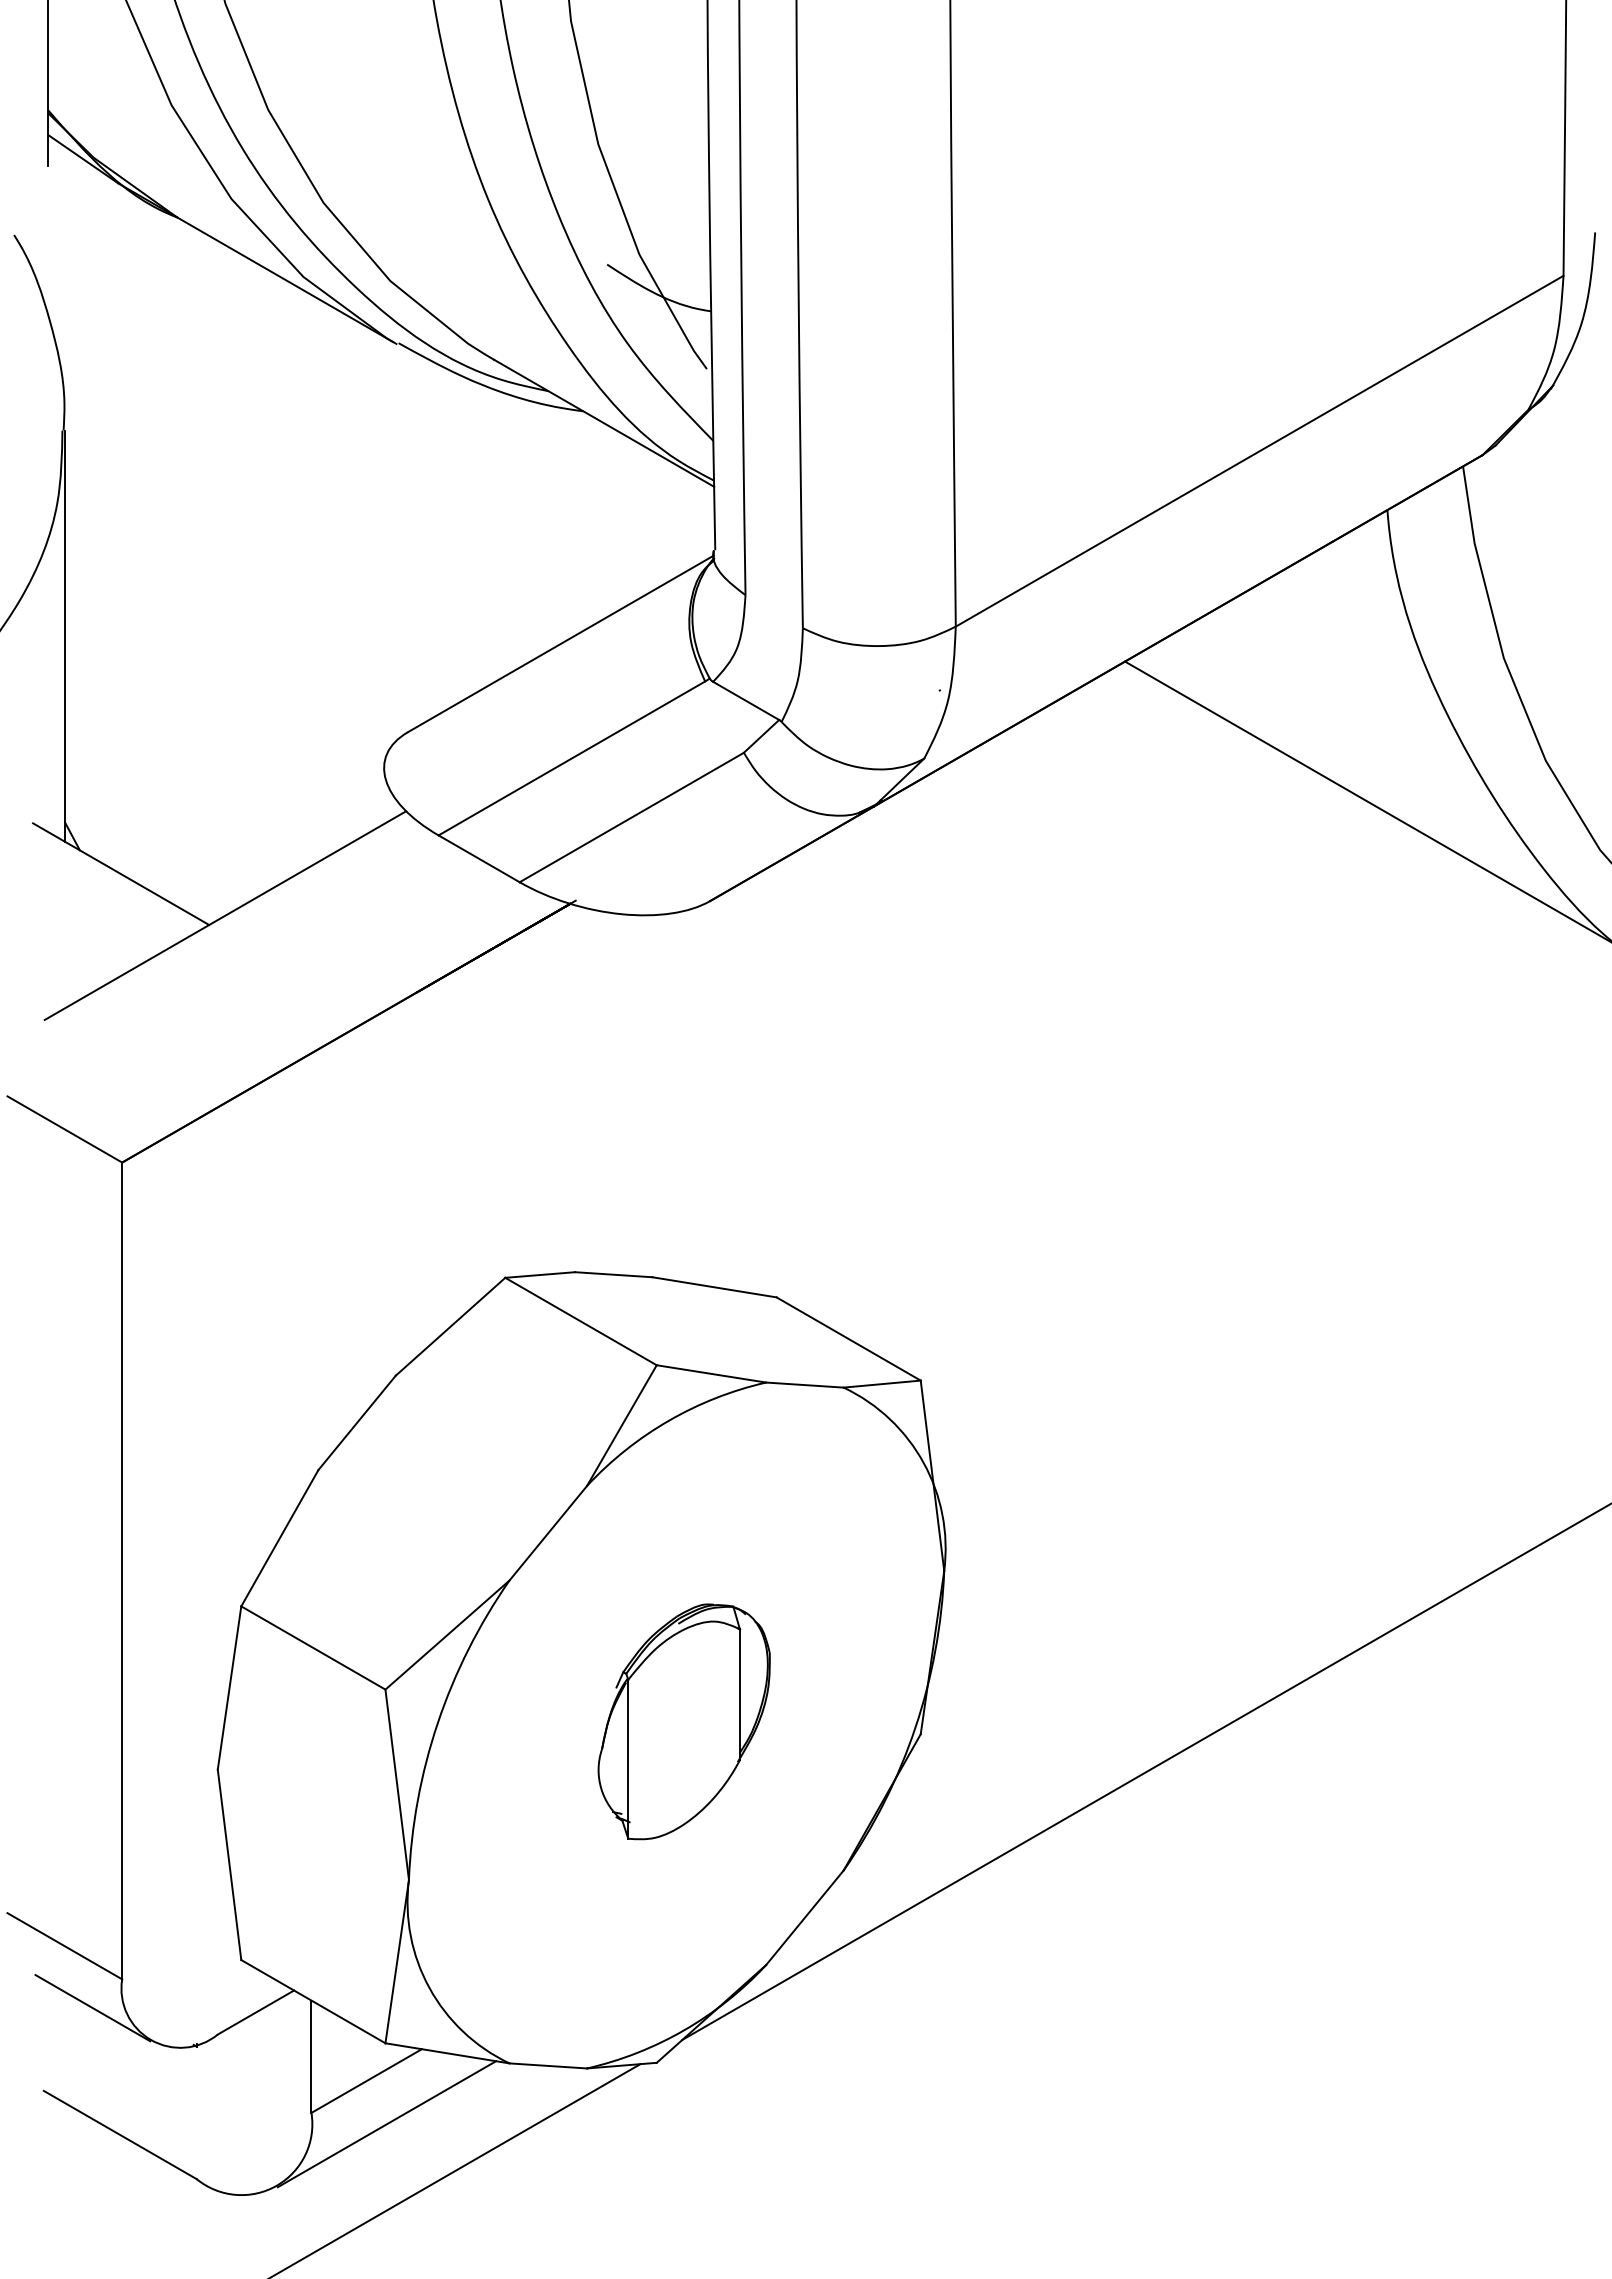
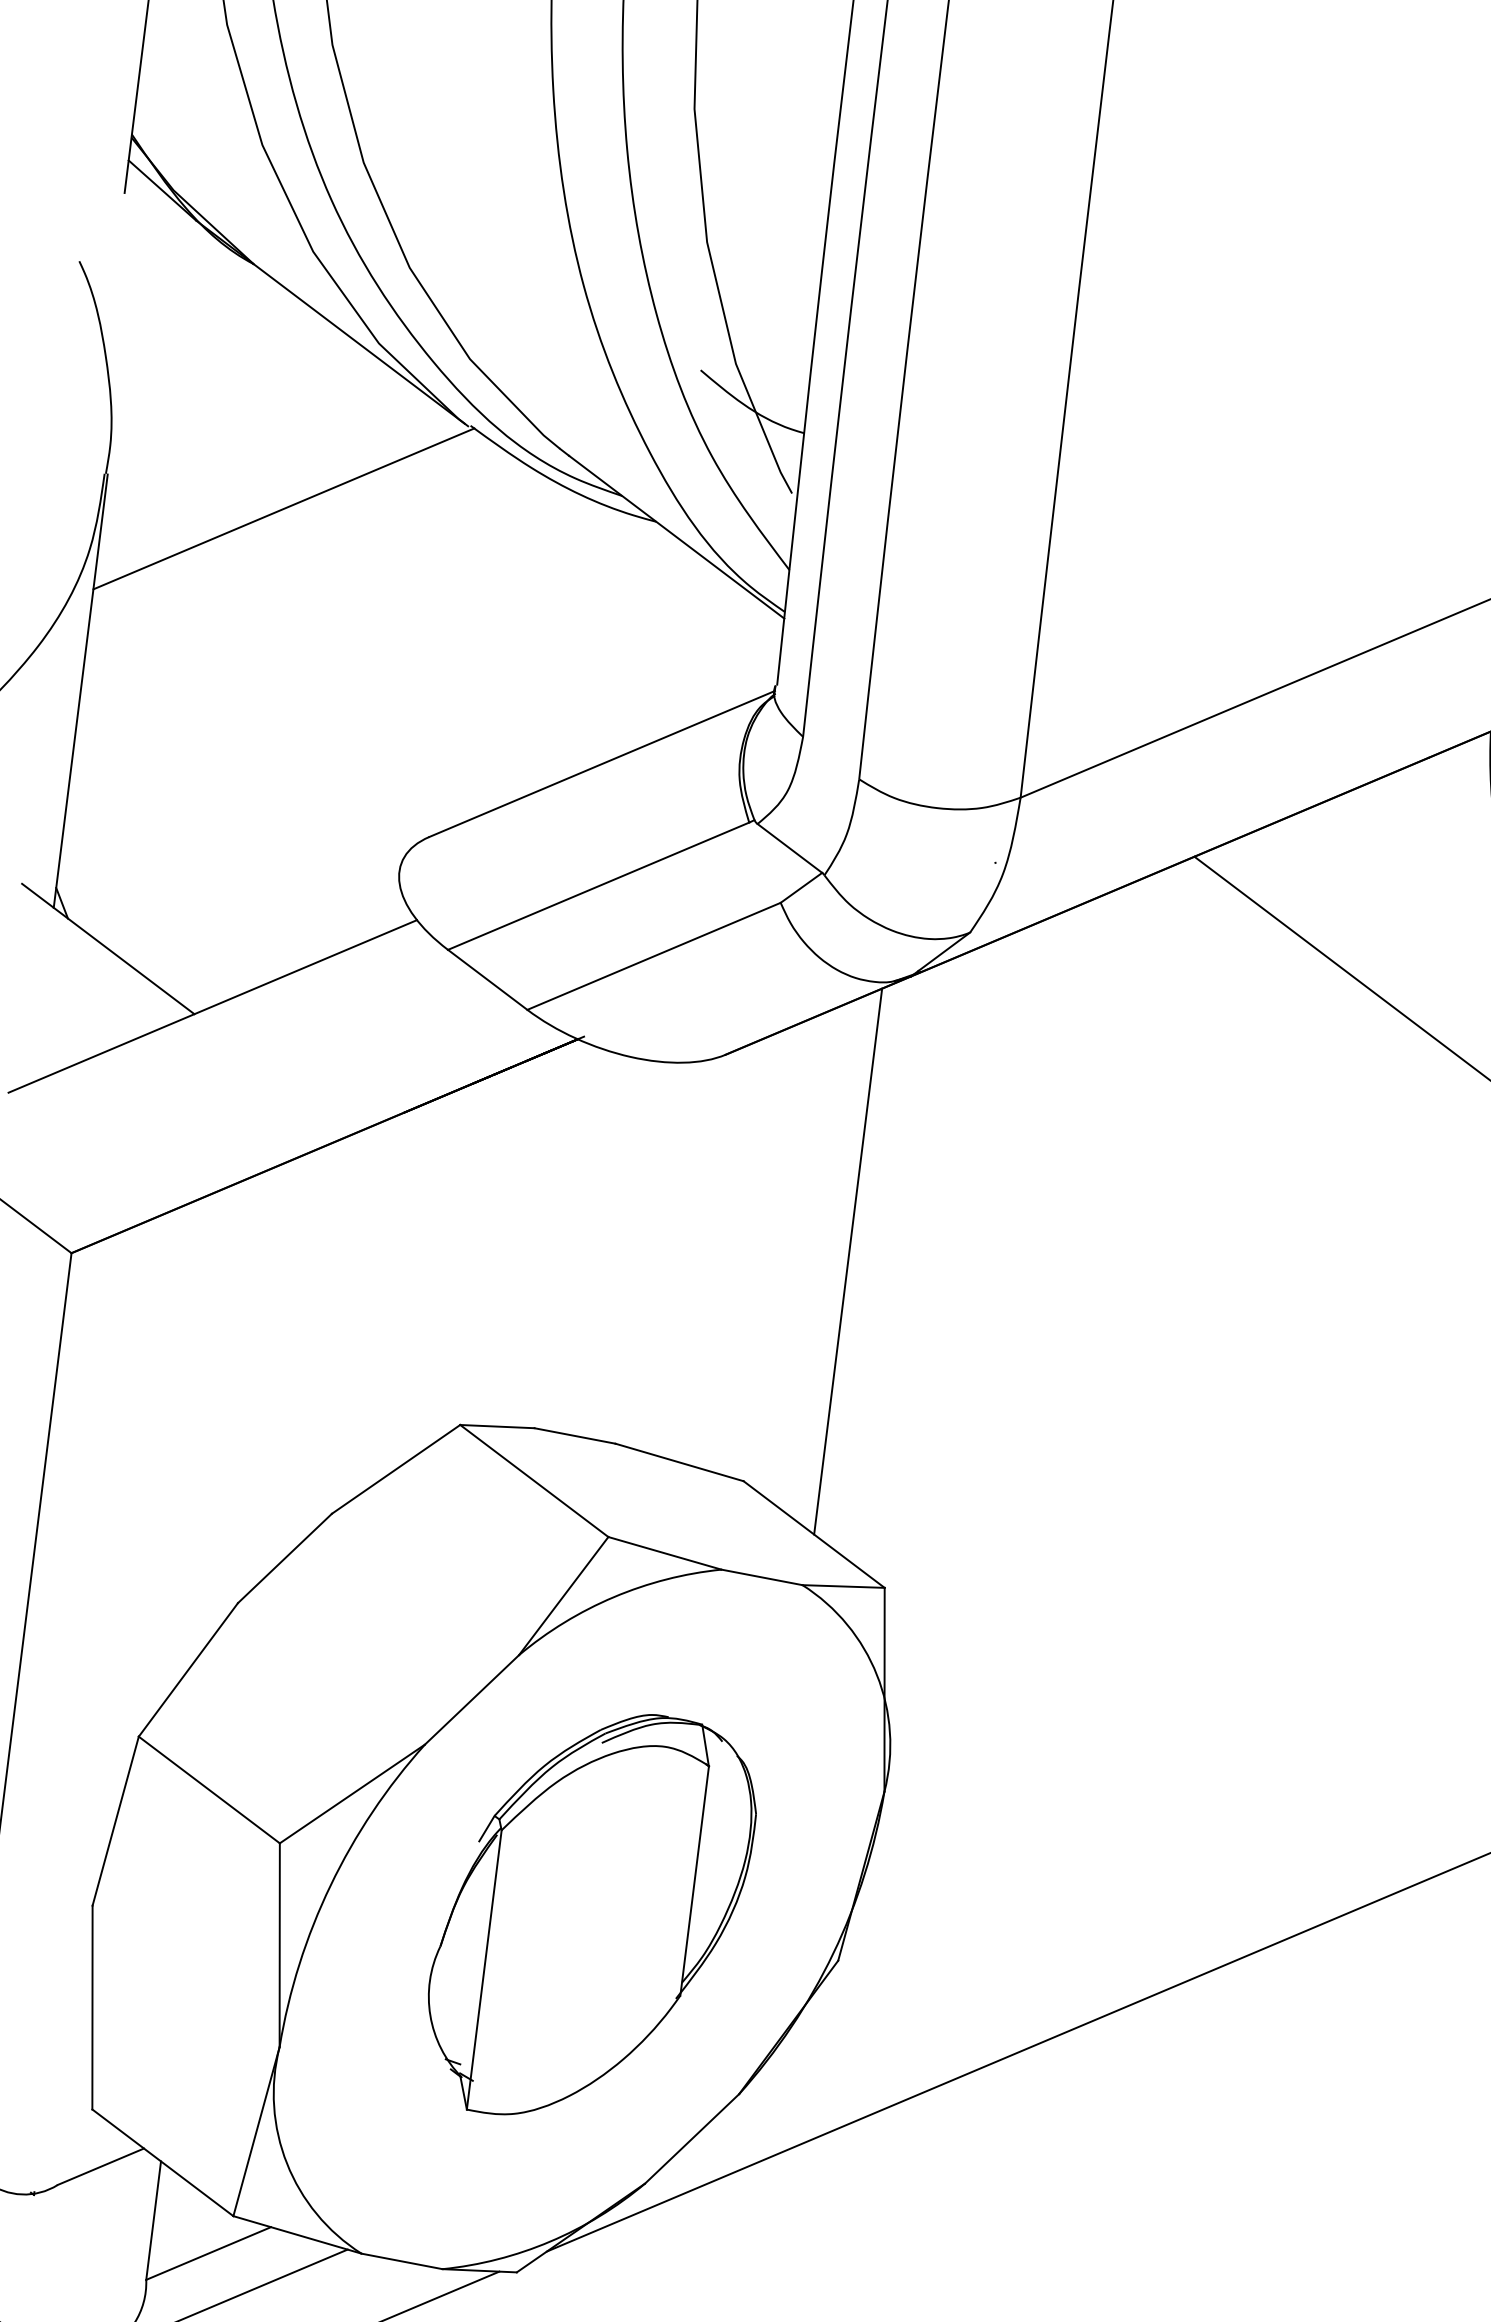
line: (233, 442) -> (283, 508), added
line: (848, 1079) -> (848, 1260), added
part: (683, 1721) -> (589, 1916), size x1.67

